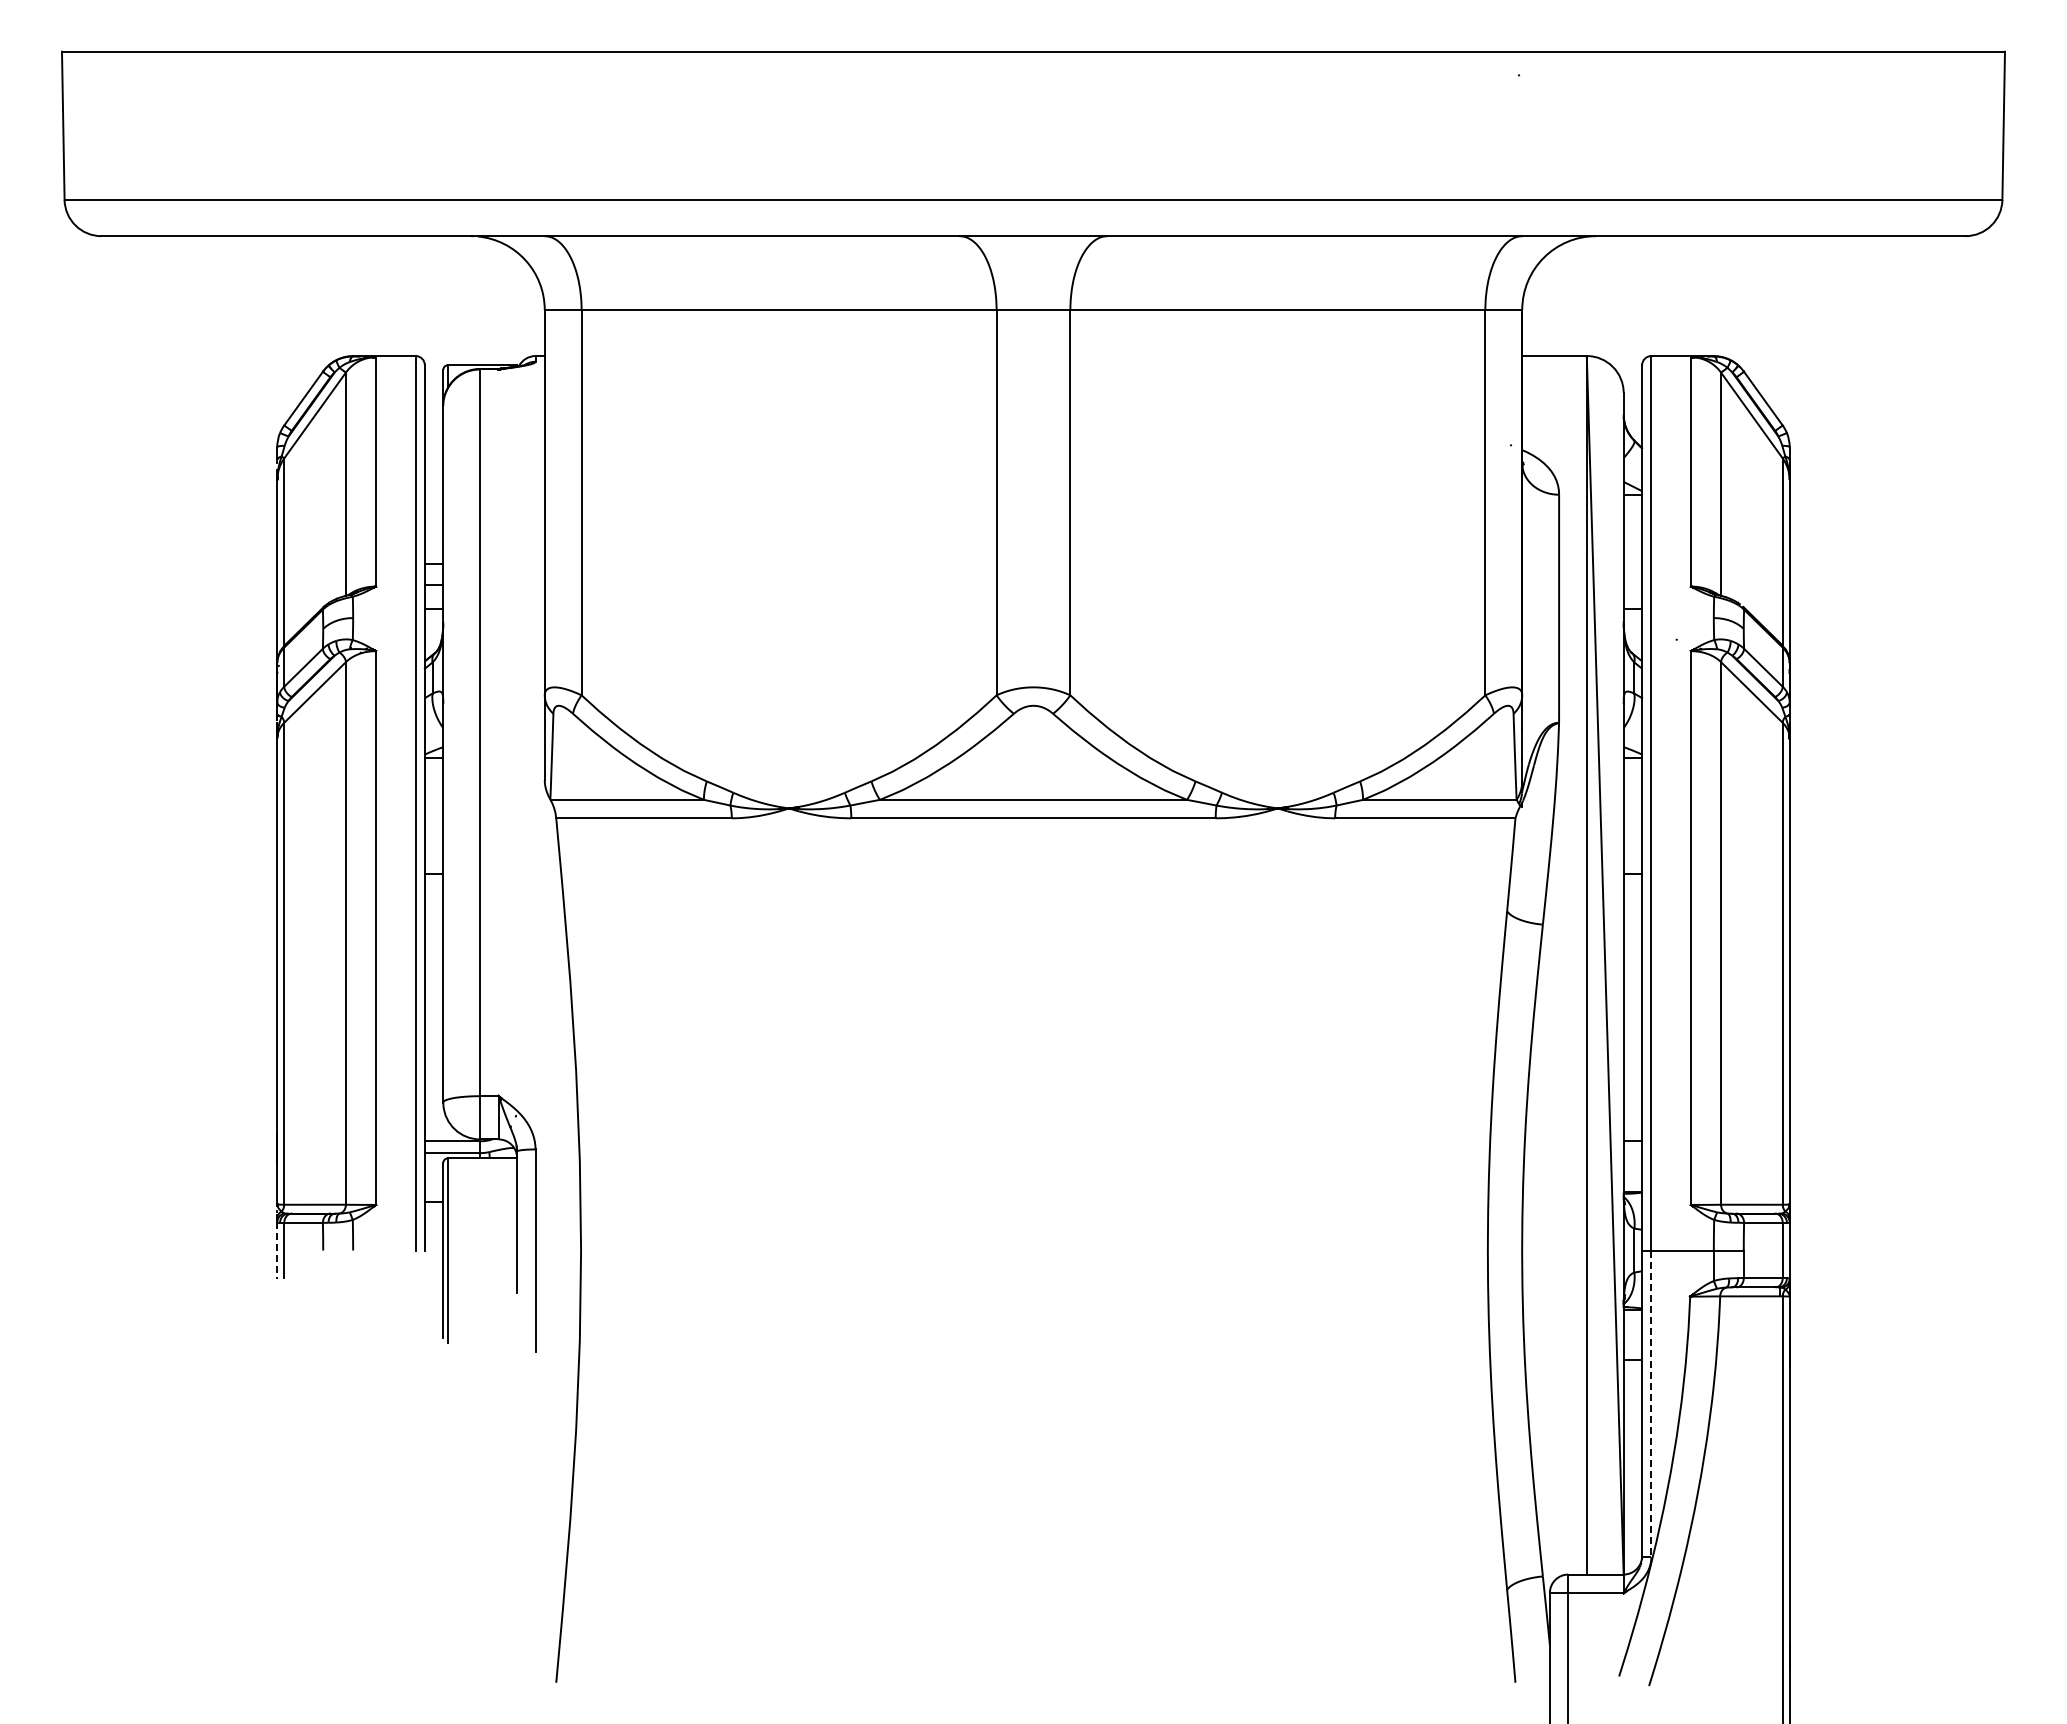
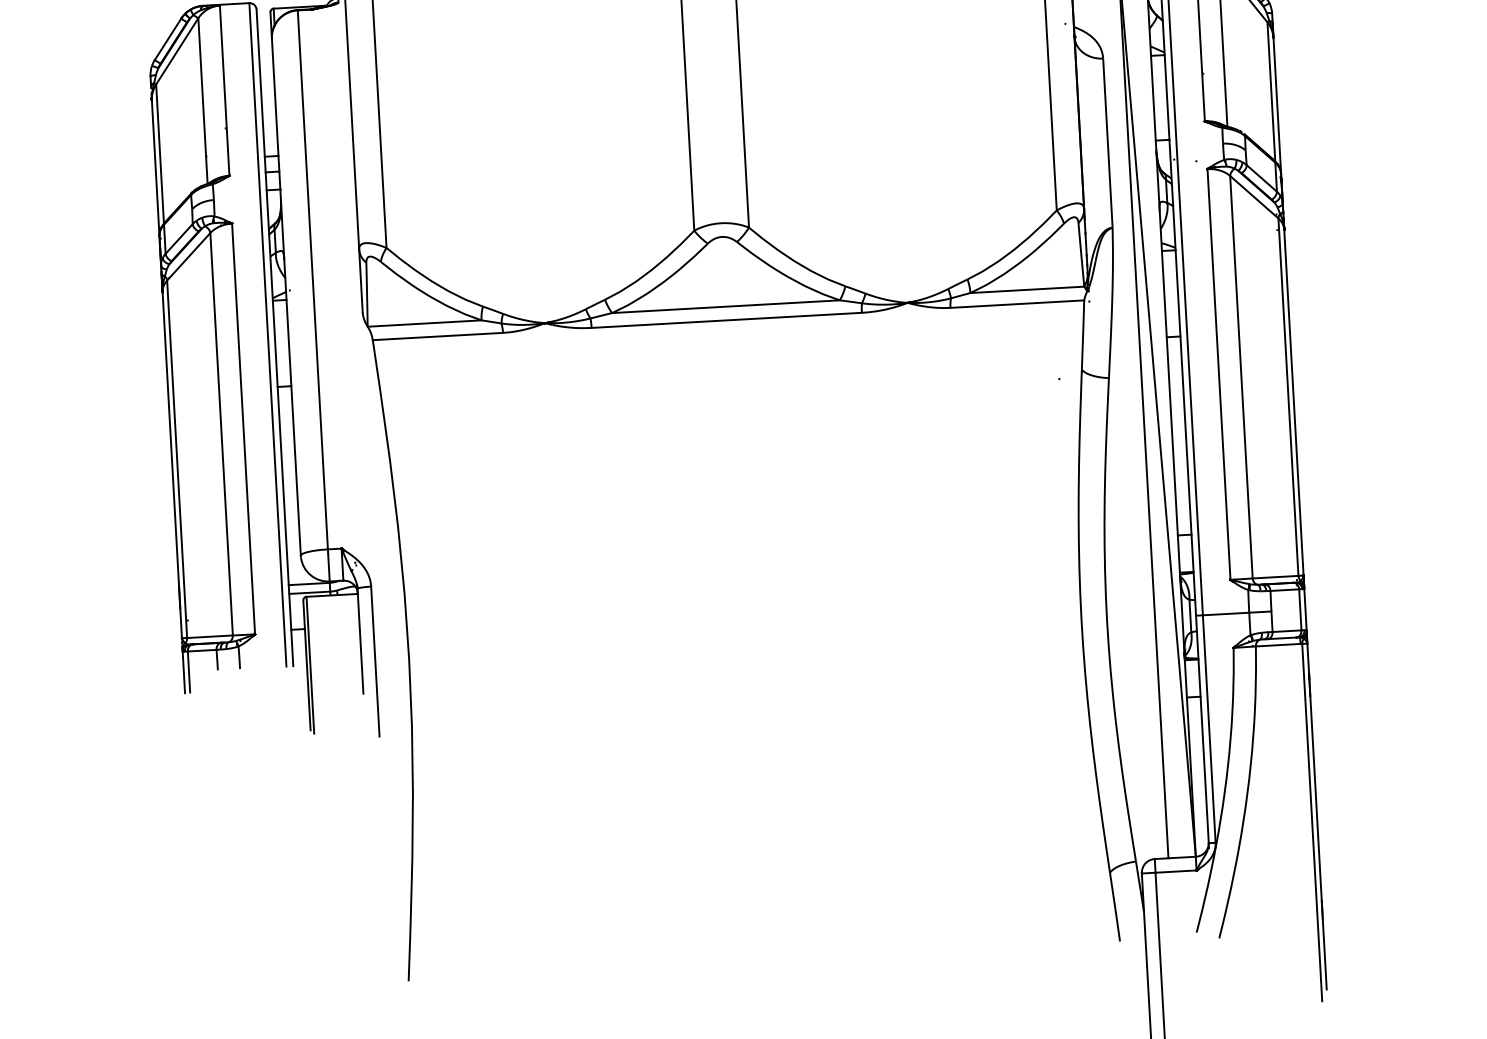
line: (277, 1251) -> (184, 672), dashed -> solid
line: (1651, 1404) -> (1209, 729), dashed -> solid

